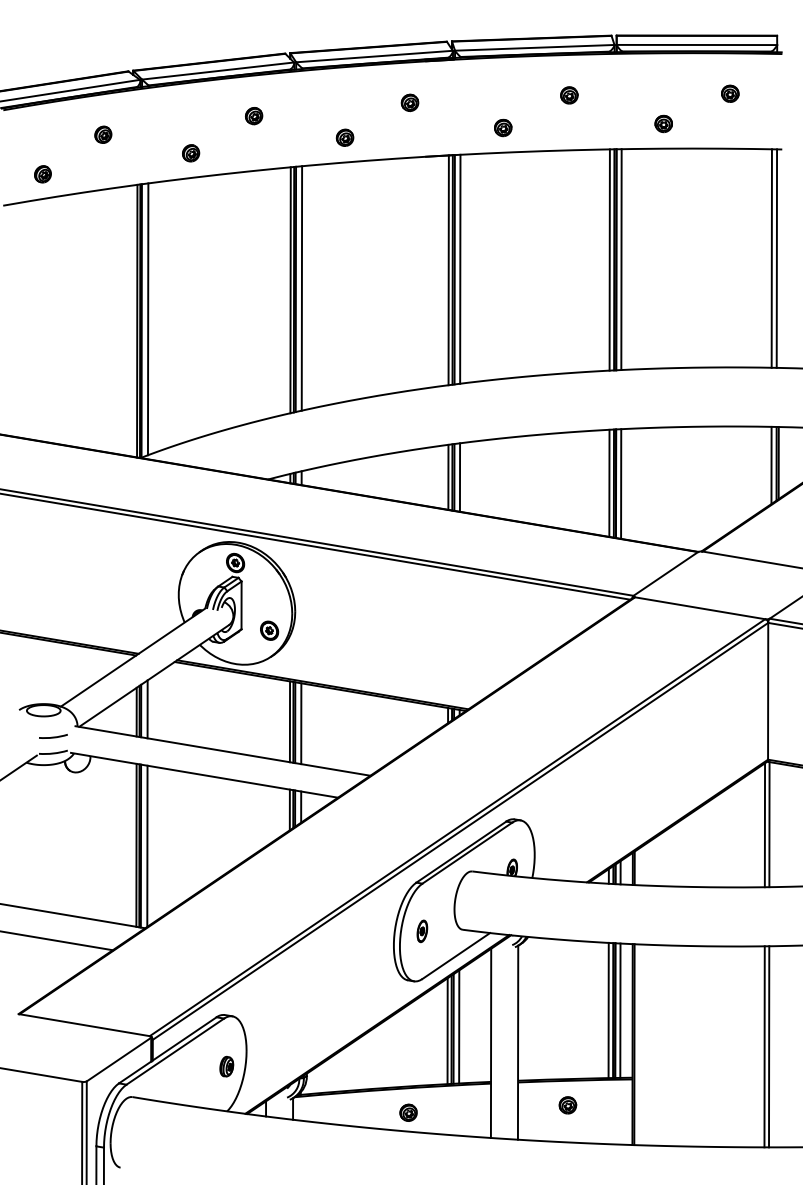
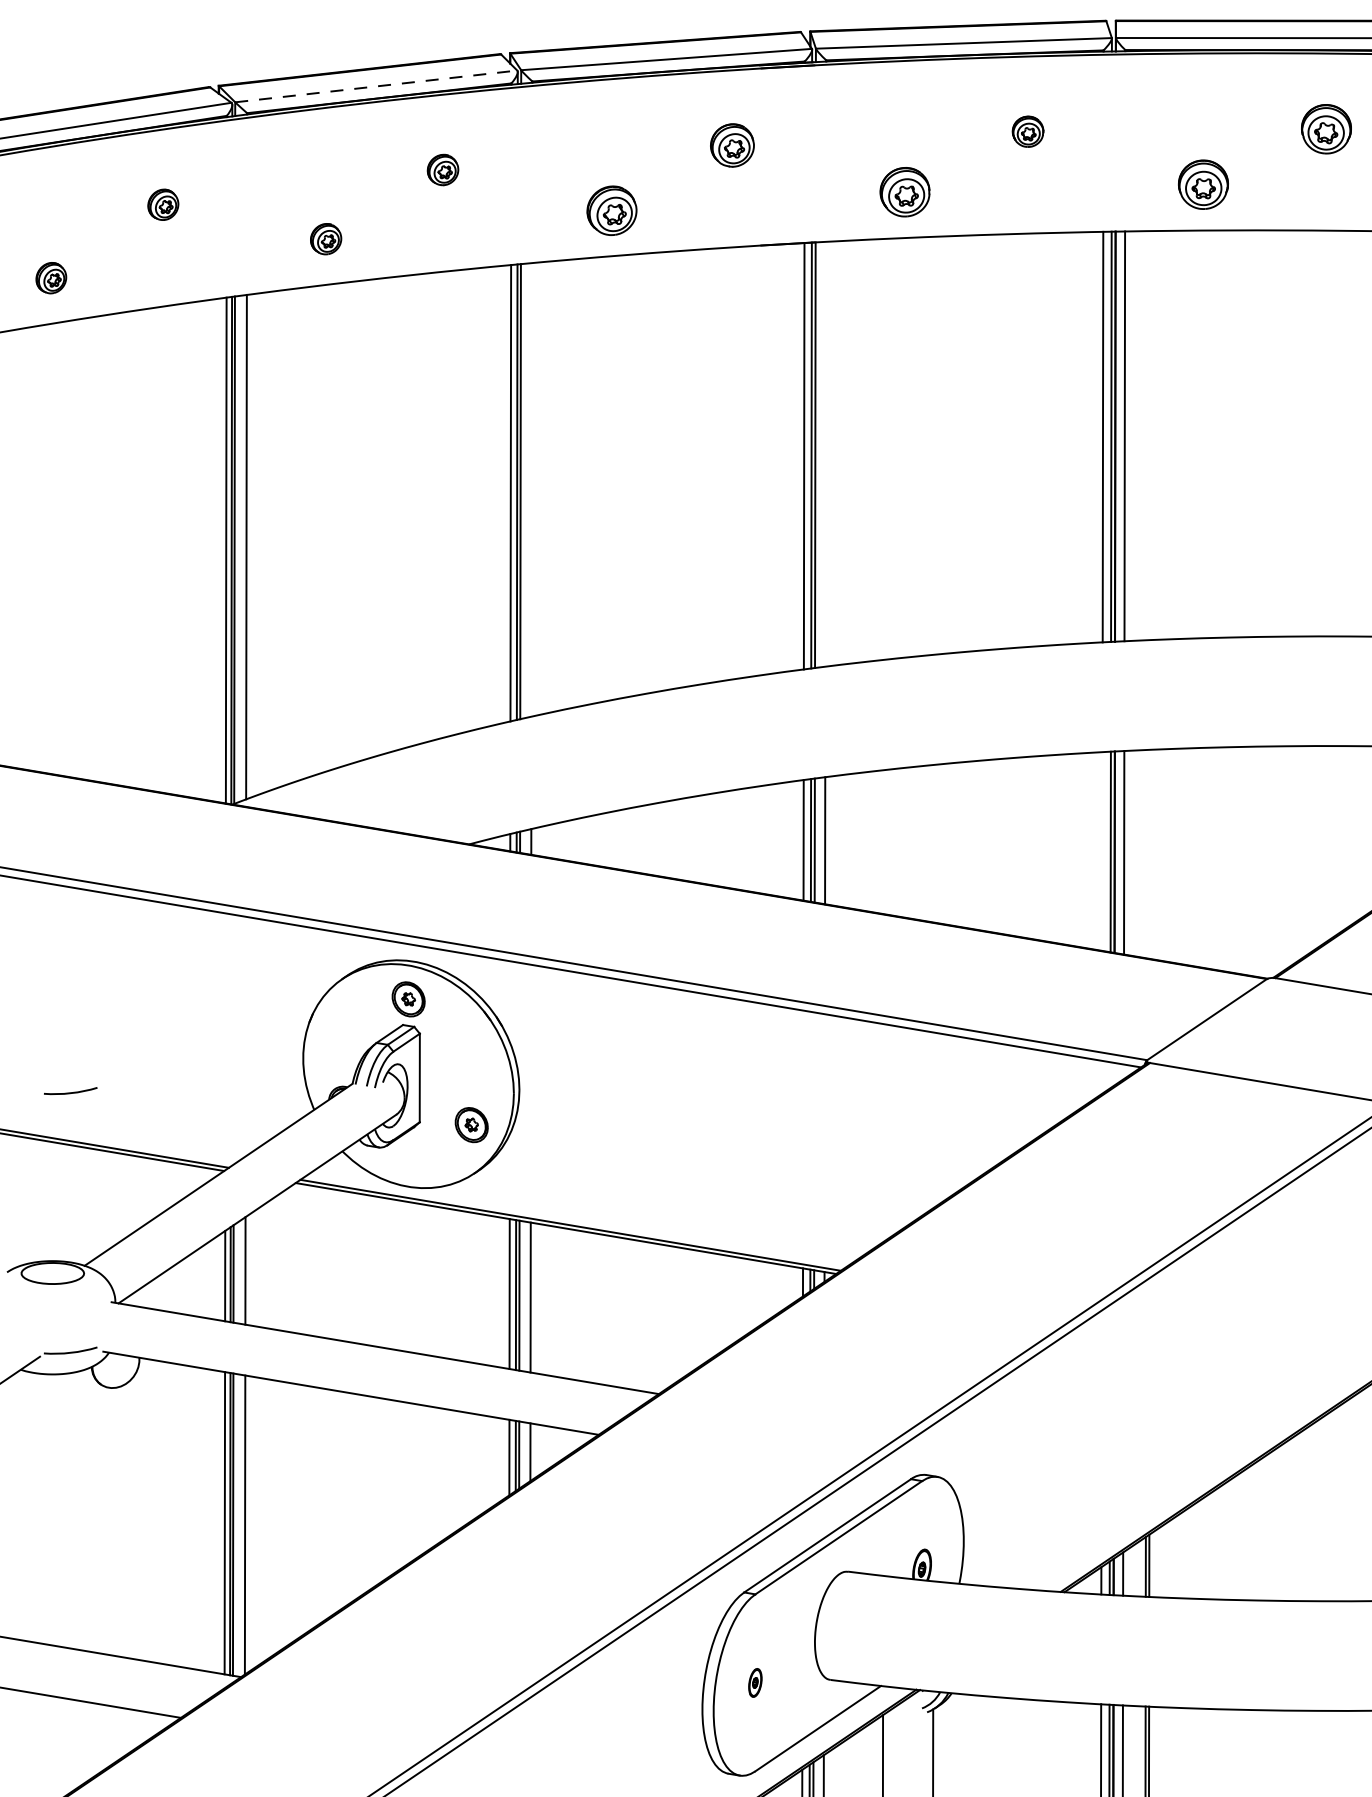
line: (218, 70) -> (377, 85), solid -> dashed
part: (730, 93) -> (1327, 128), size x1.6
part: (409, 102) -> (731, 144), size x1.4
part: (663, 123) -> (1202, 183), size x1.6
part: (503, 127) -> (905, 191), size x1.6
part: (344, 137) -> (610, 209), size x1.6
line: (460, 268) -> (826, 452), removed
line: (301, 288) -> (531, 489), removed
line: (609, 482) -> (1102, 849), removed
arc: (53, 736) -> (70, 1091), moved
part: (422, 931) -> (755, 1683), size x0.7

